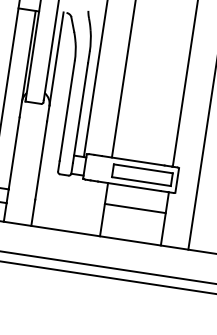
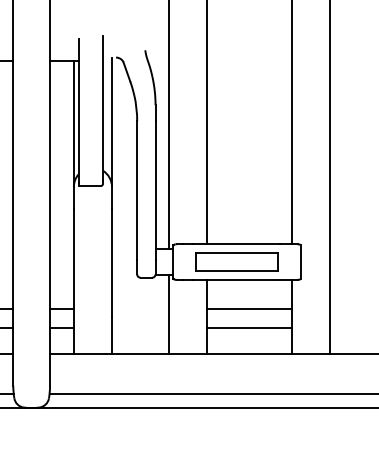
part: (141, 174) -> (236, 261), moved
line: (77, 203) -> (169, 313), added
line: (133, 222) -> (249, 327), added

